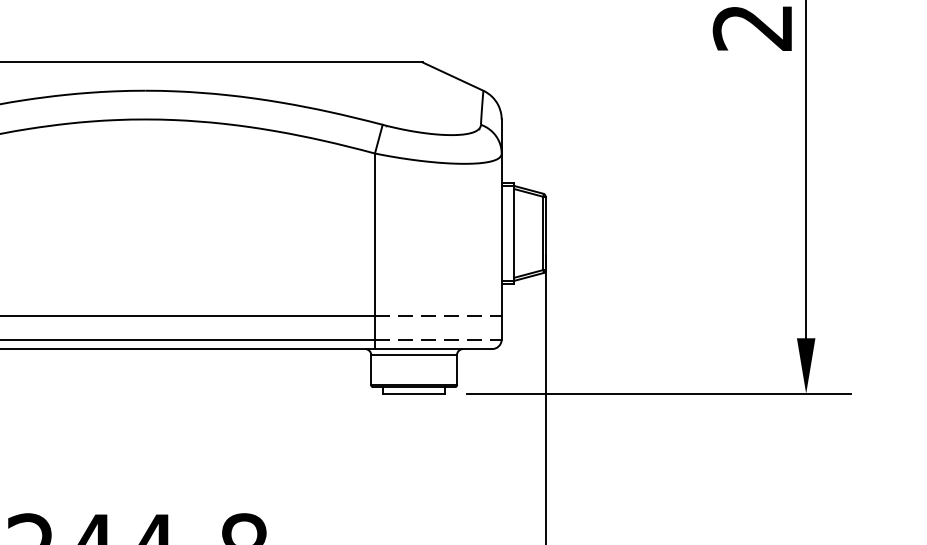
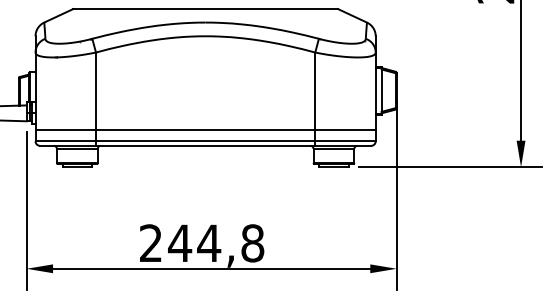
line: (438, 314) -> (345, 129), dashed -> solid
line: (438, 339) -> (345, 141), dashed -> solid

